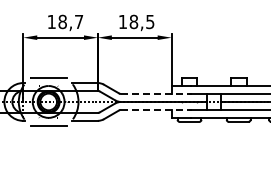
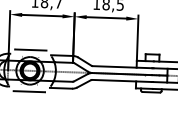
line: (155, 93) -> (122, 66), dashed -> solid
line: (155, 109) -> (122, 80), dashed -> solid

